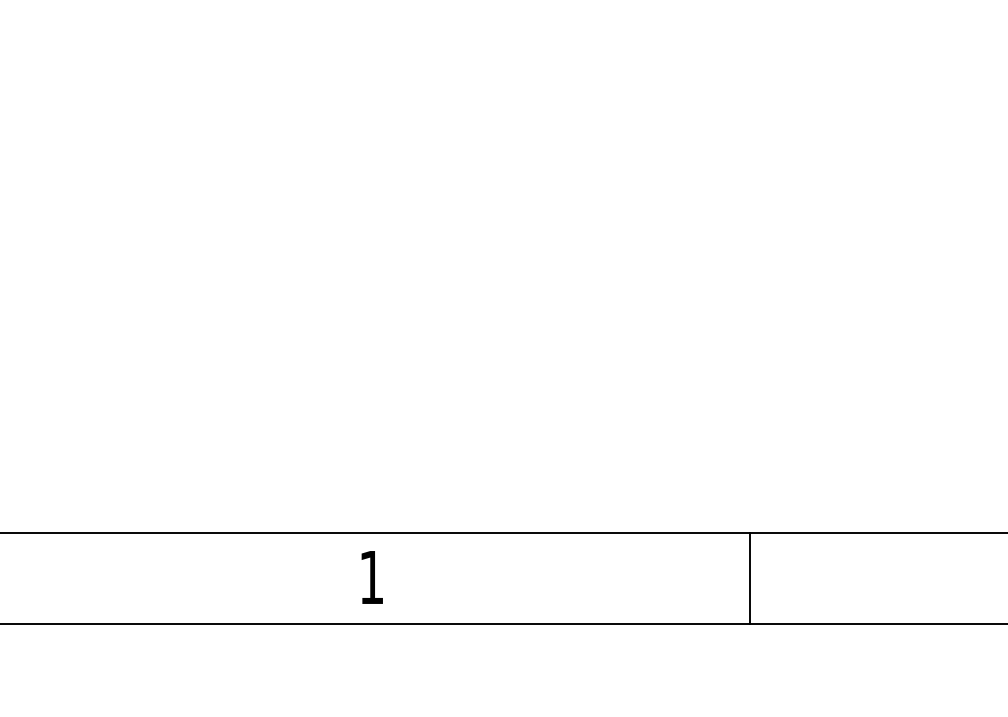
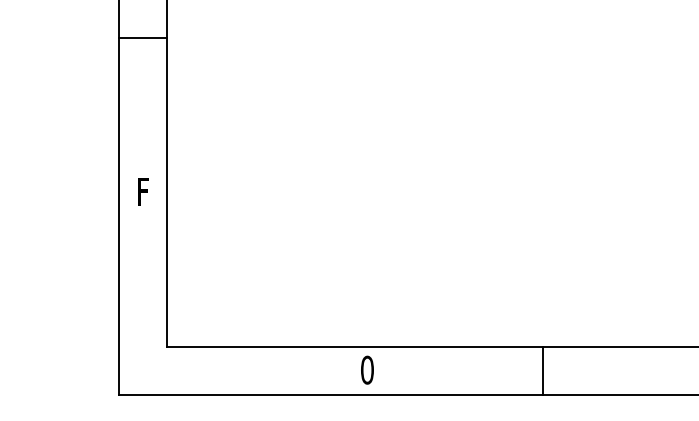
text: (371, 576) -> (367, 369), 1 -> 0
line: (751, 578) -> (543, 370), moved

